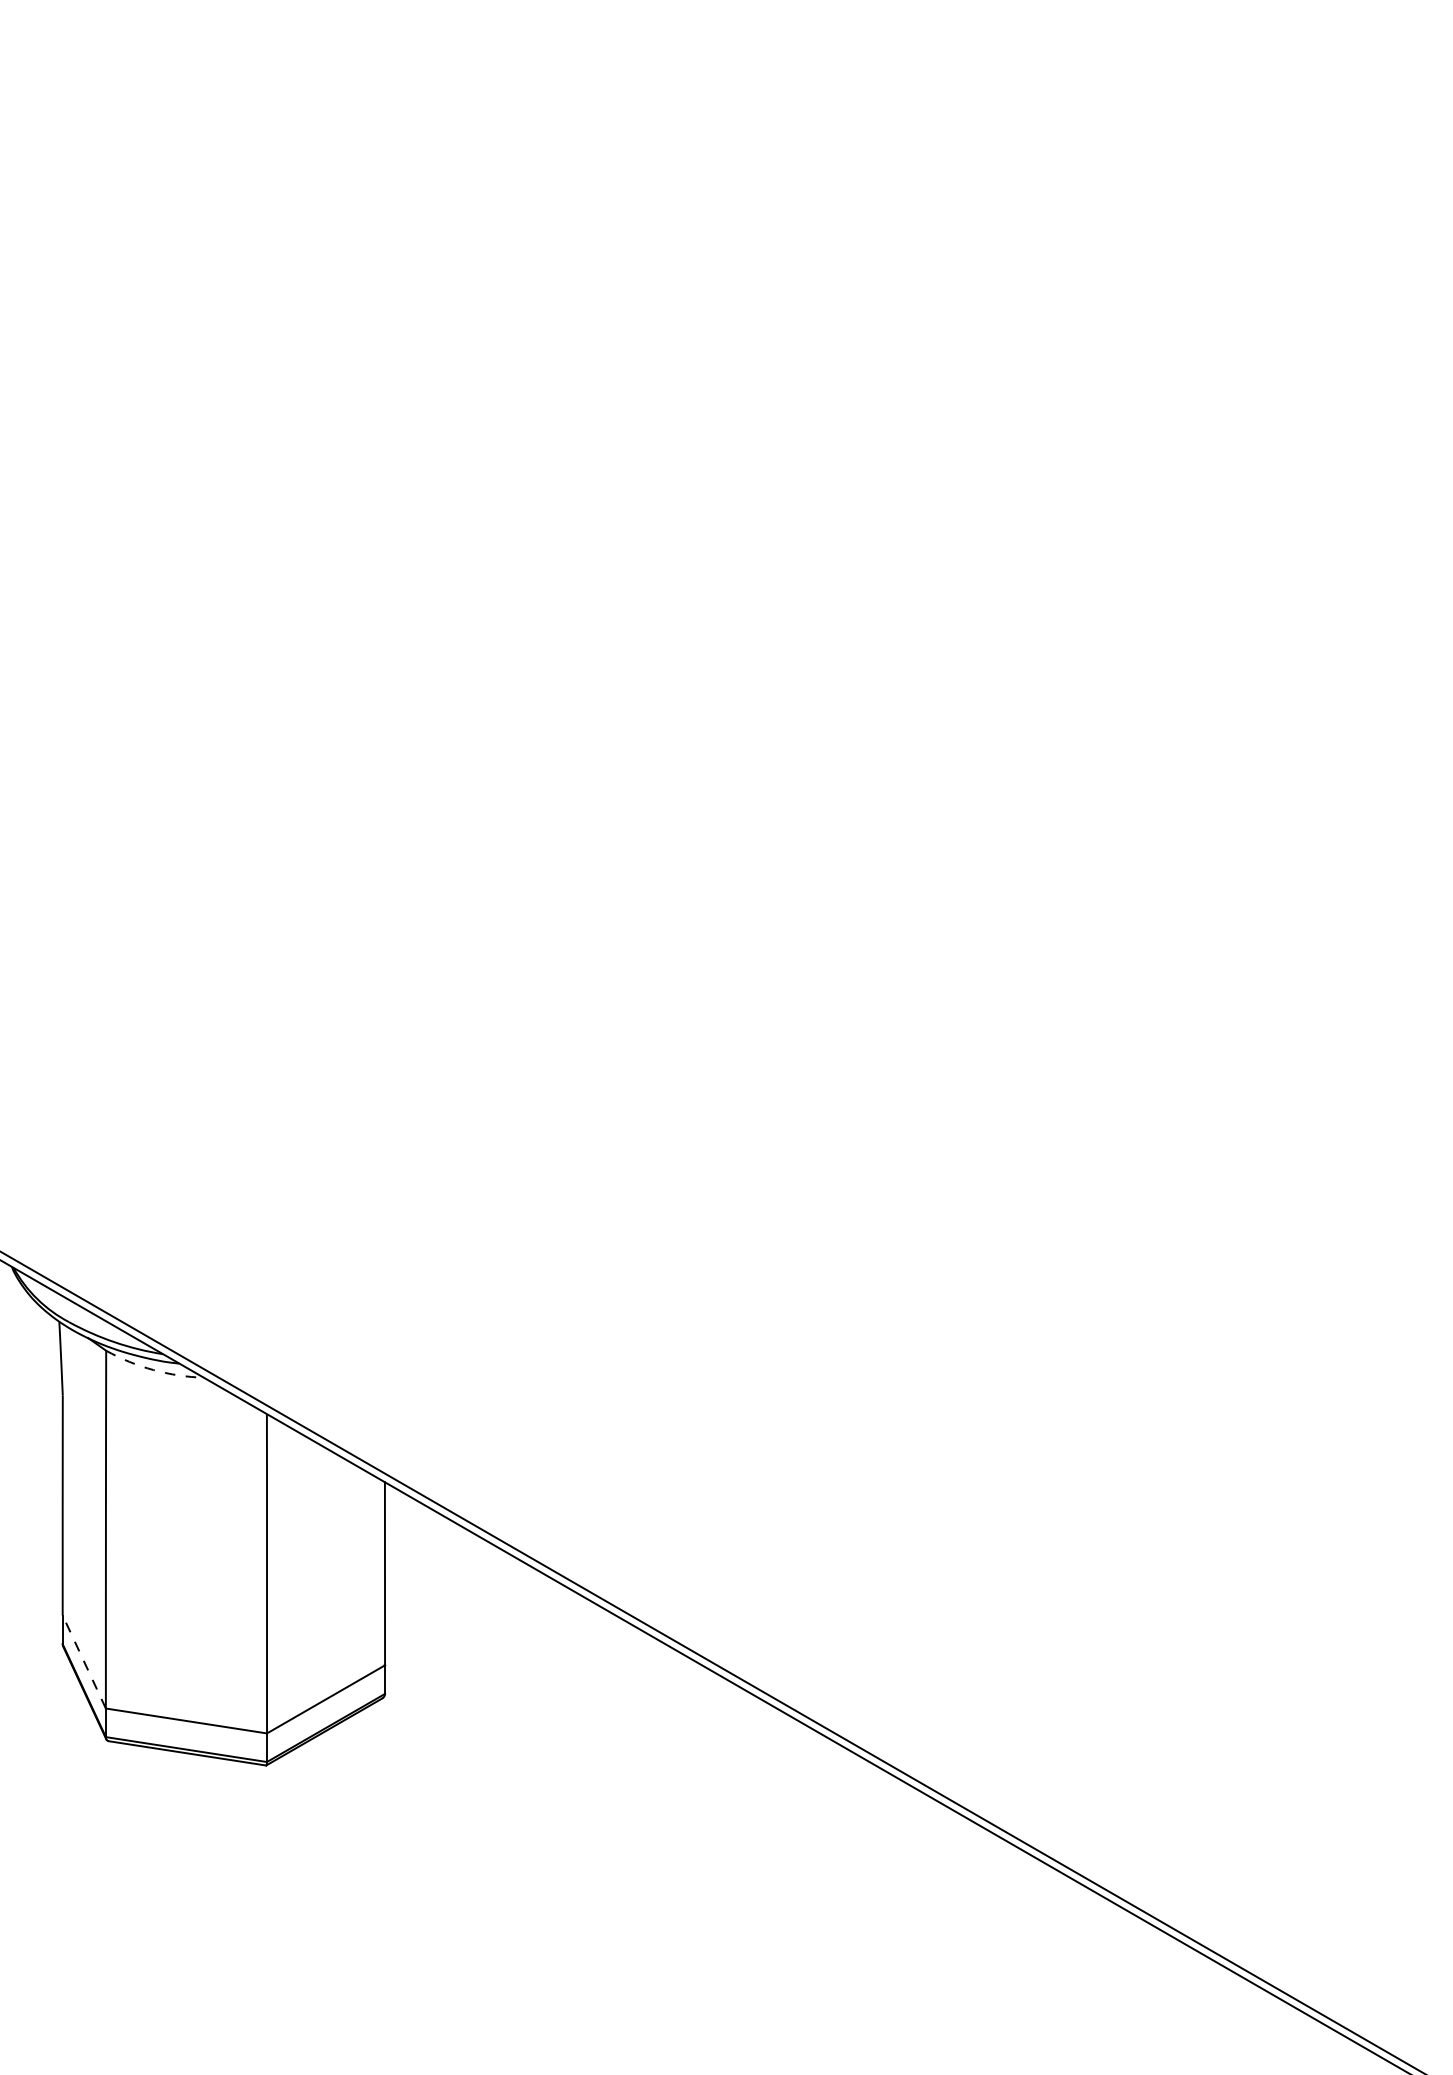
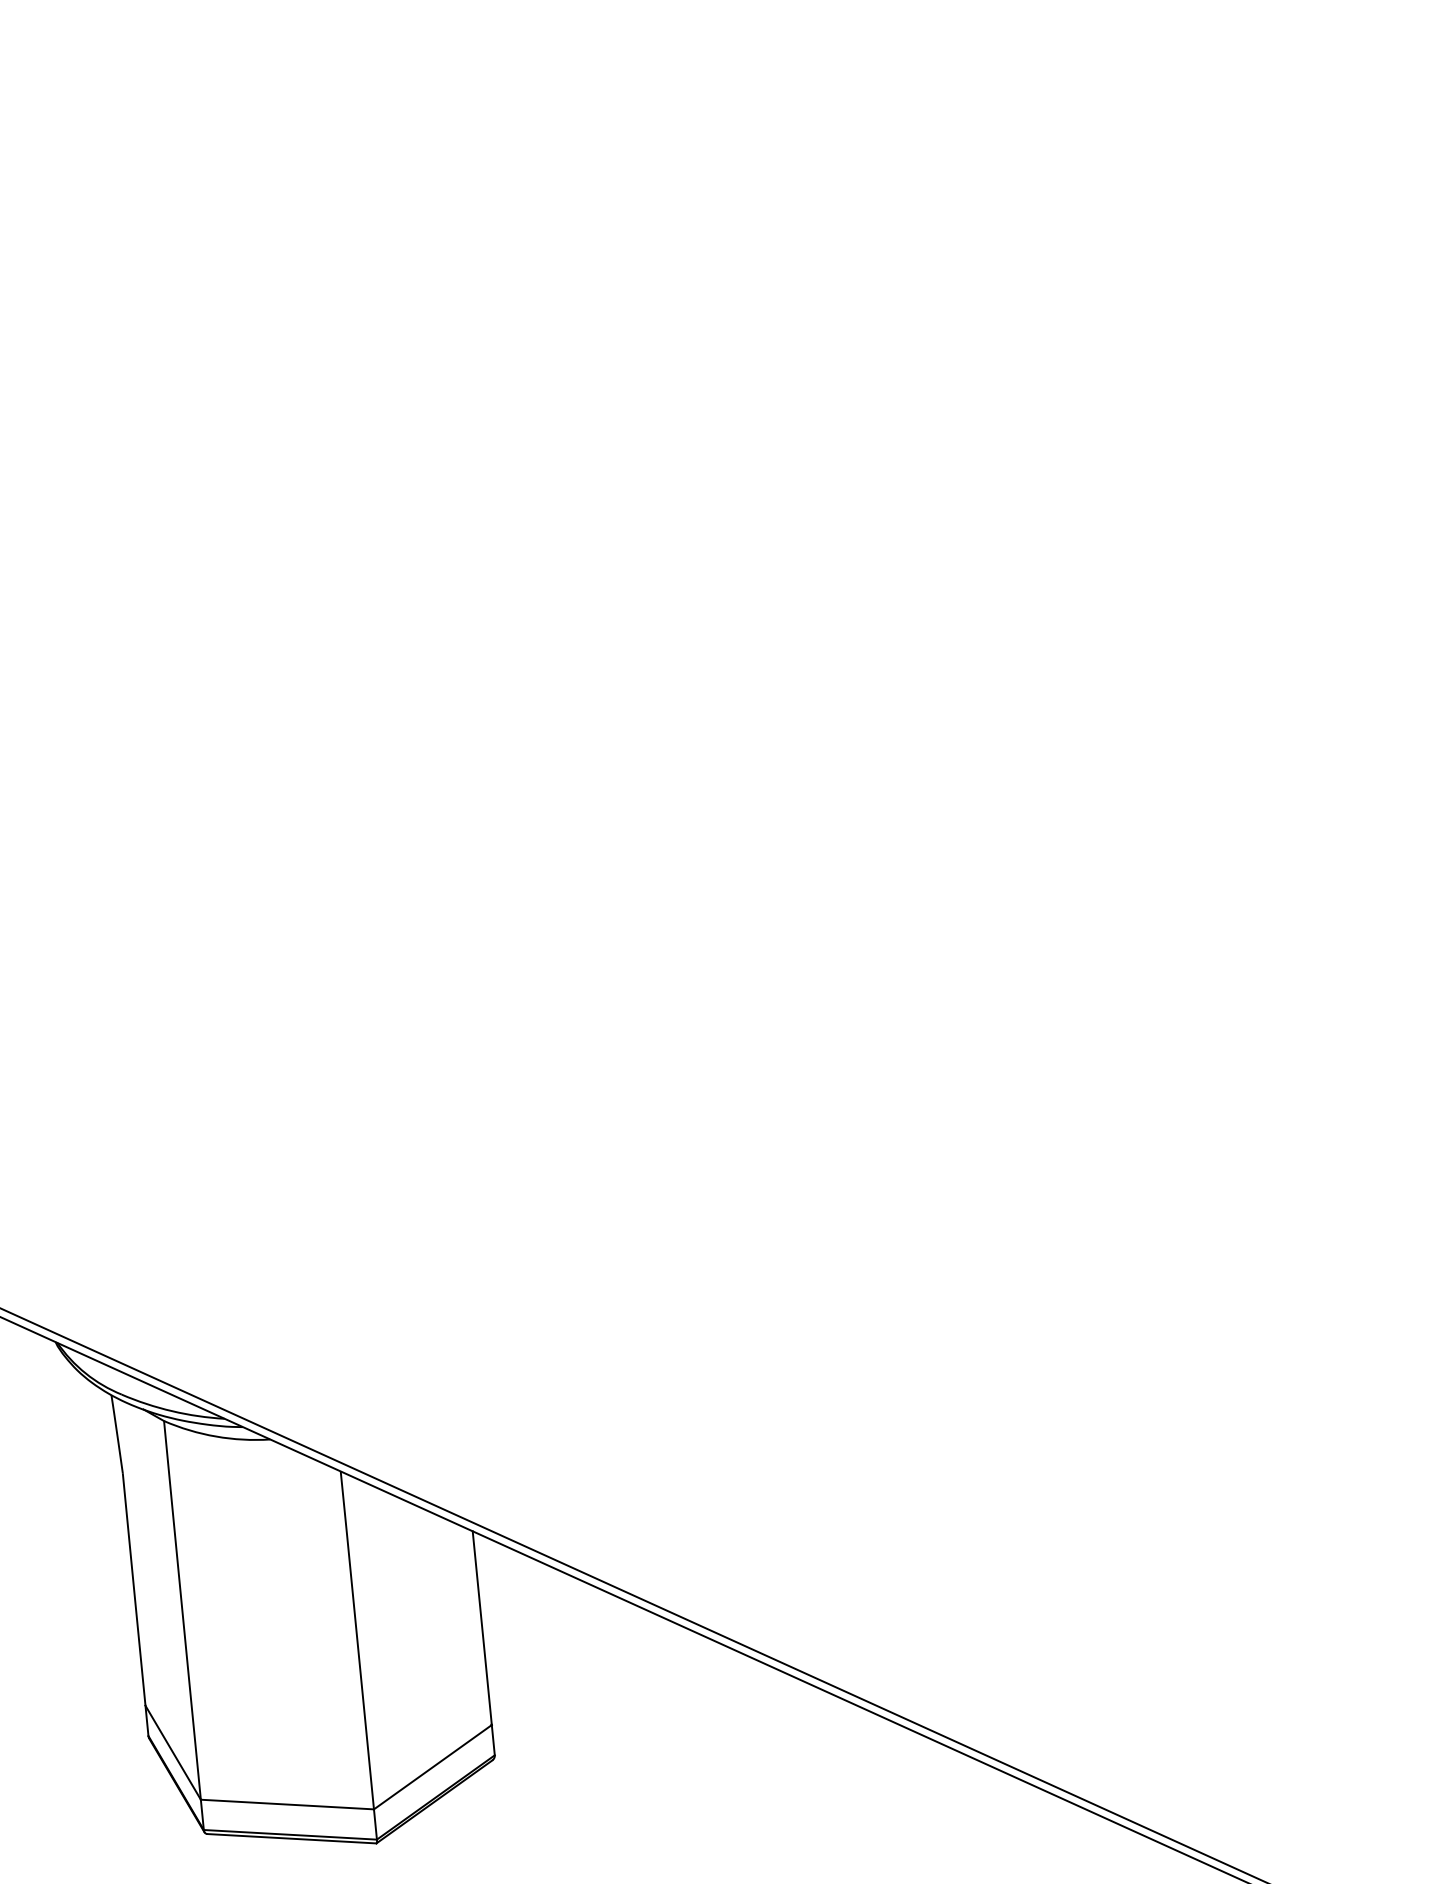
arc: (153, 1370) -> (216, 1437), dashed -> solid
line: (84, 1661) -> (173, 1752), dashed -> solid

